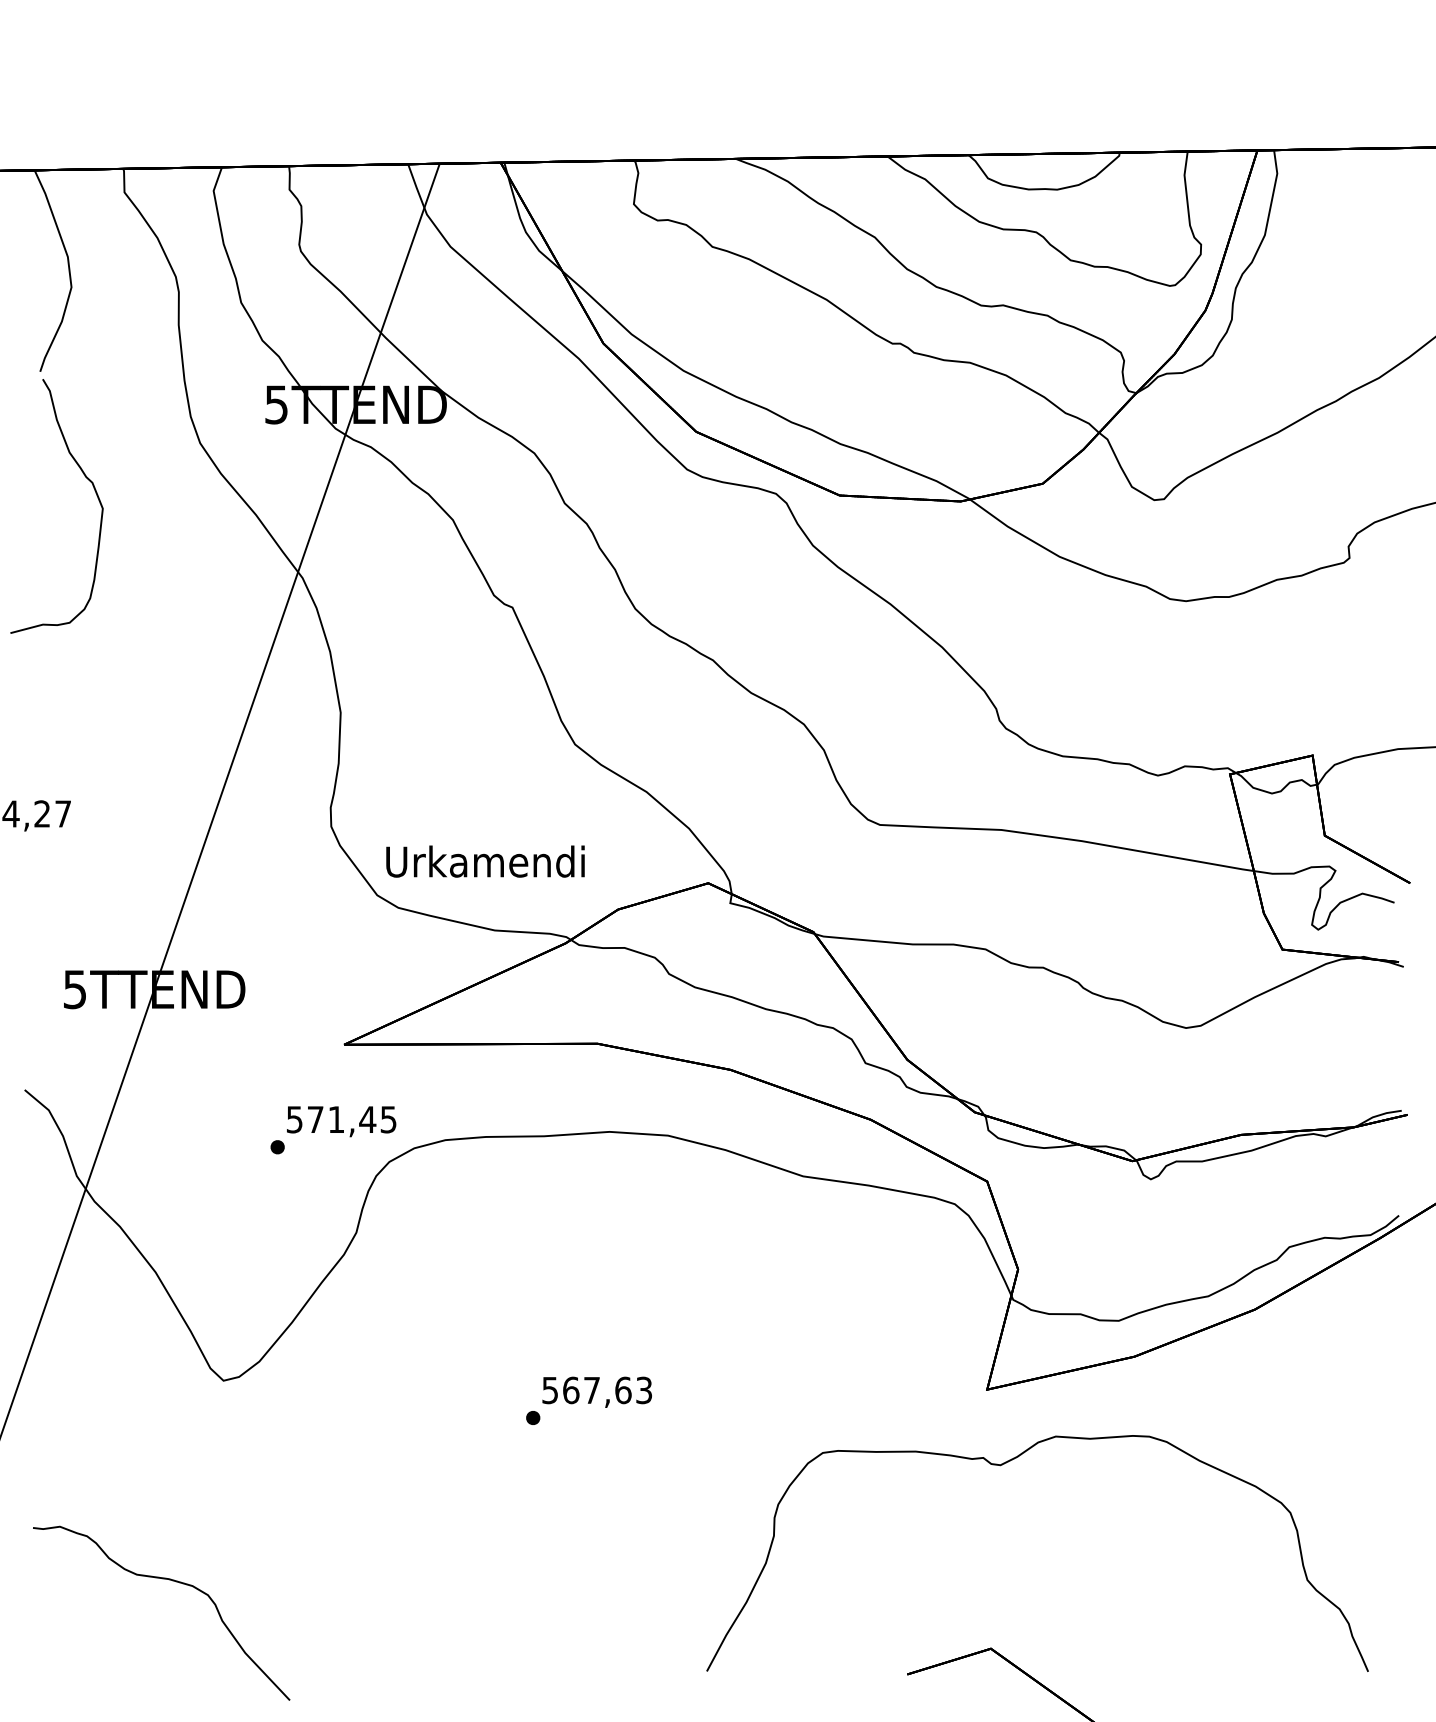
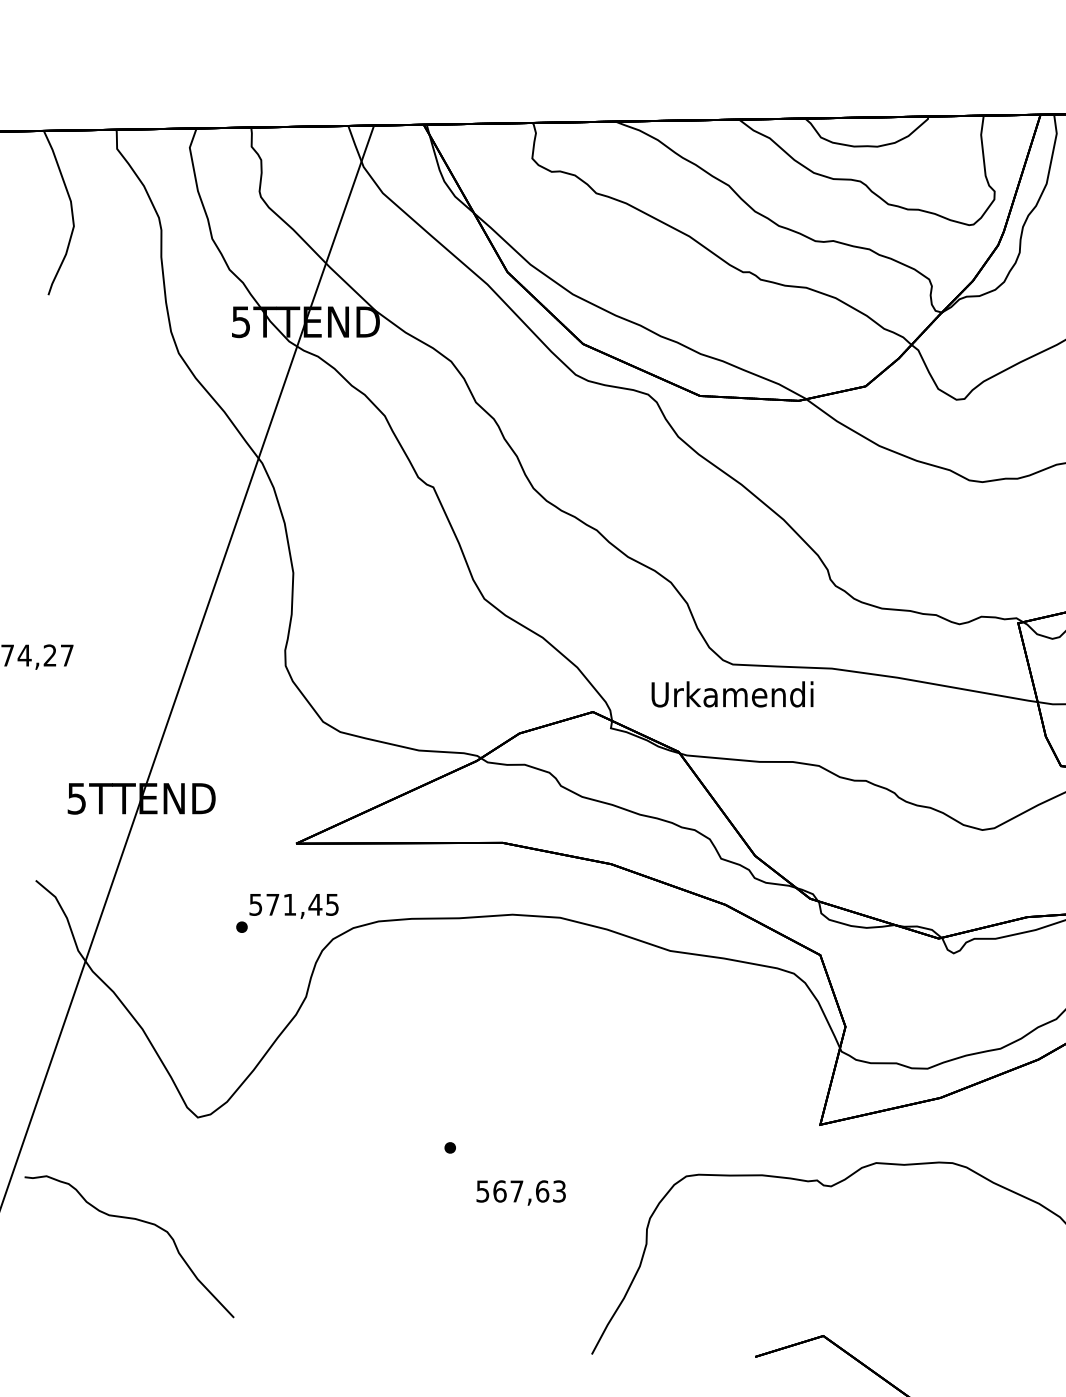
curve: (85, 477) -> (85, 381), removed
text: (485, 861) -> (732, 694), moved
text: (596, 1391) -> (520, 1192), moved
curve: (172, 1581) -> (138, 1220), moved

